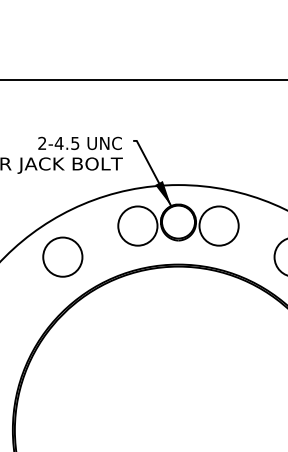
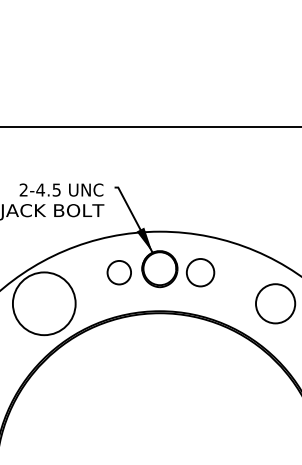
circle: (137, 225) -> (118, 272), size x0.6
circle: (219, 225) -> (200, 272), size x0.7
circle: (62, 256) -> (43, 303), size x1.6

